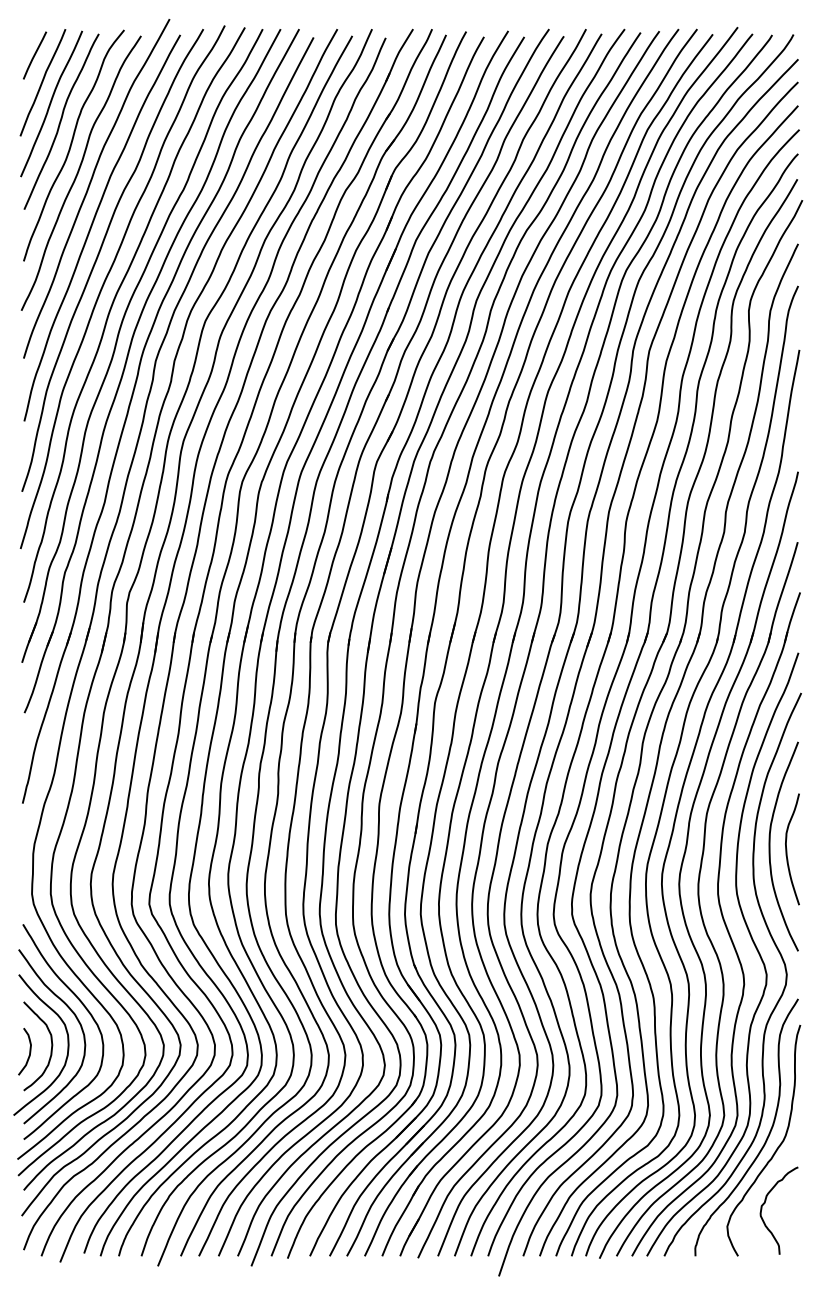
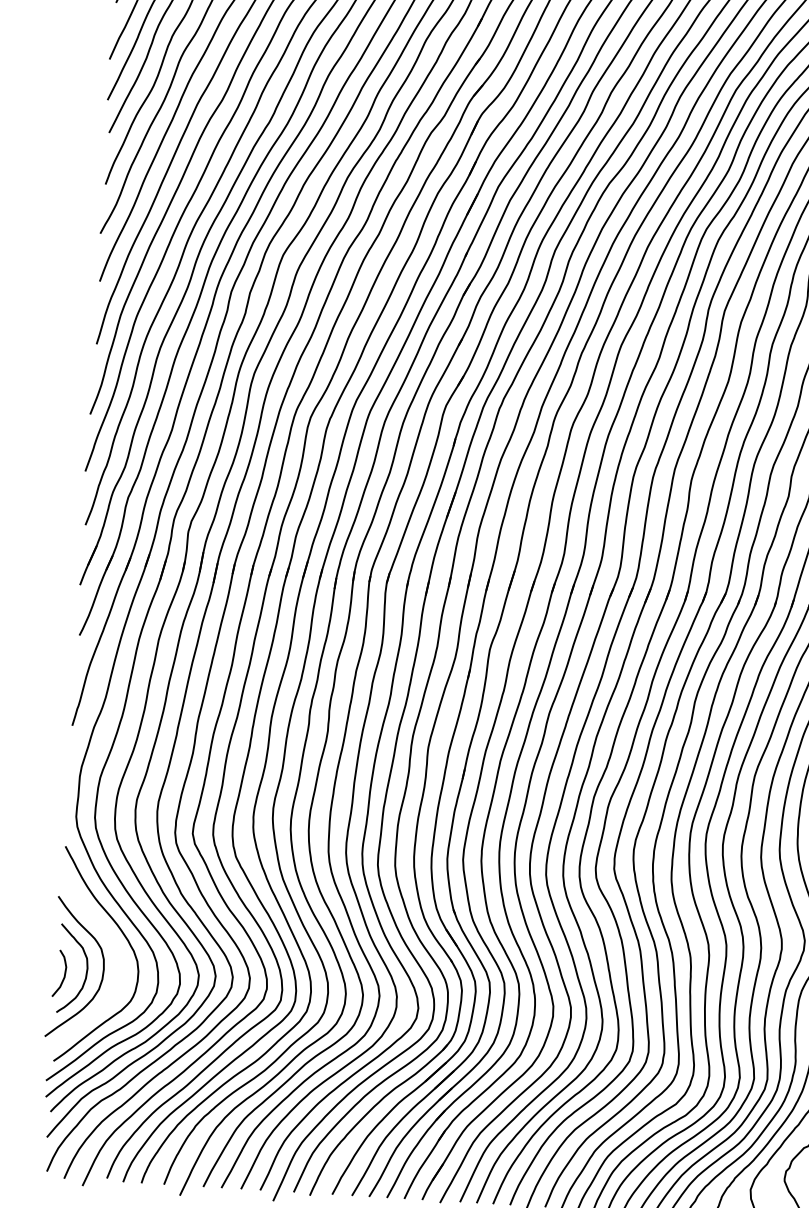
curve: (78, 1023) -> (114, 948), removed

